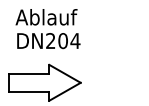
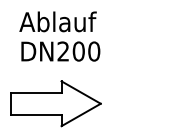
text: (74, 40) -> (93, 51), DN204 -> DN200

